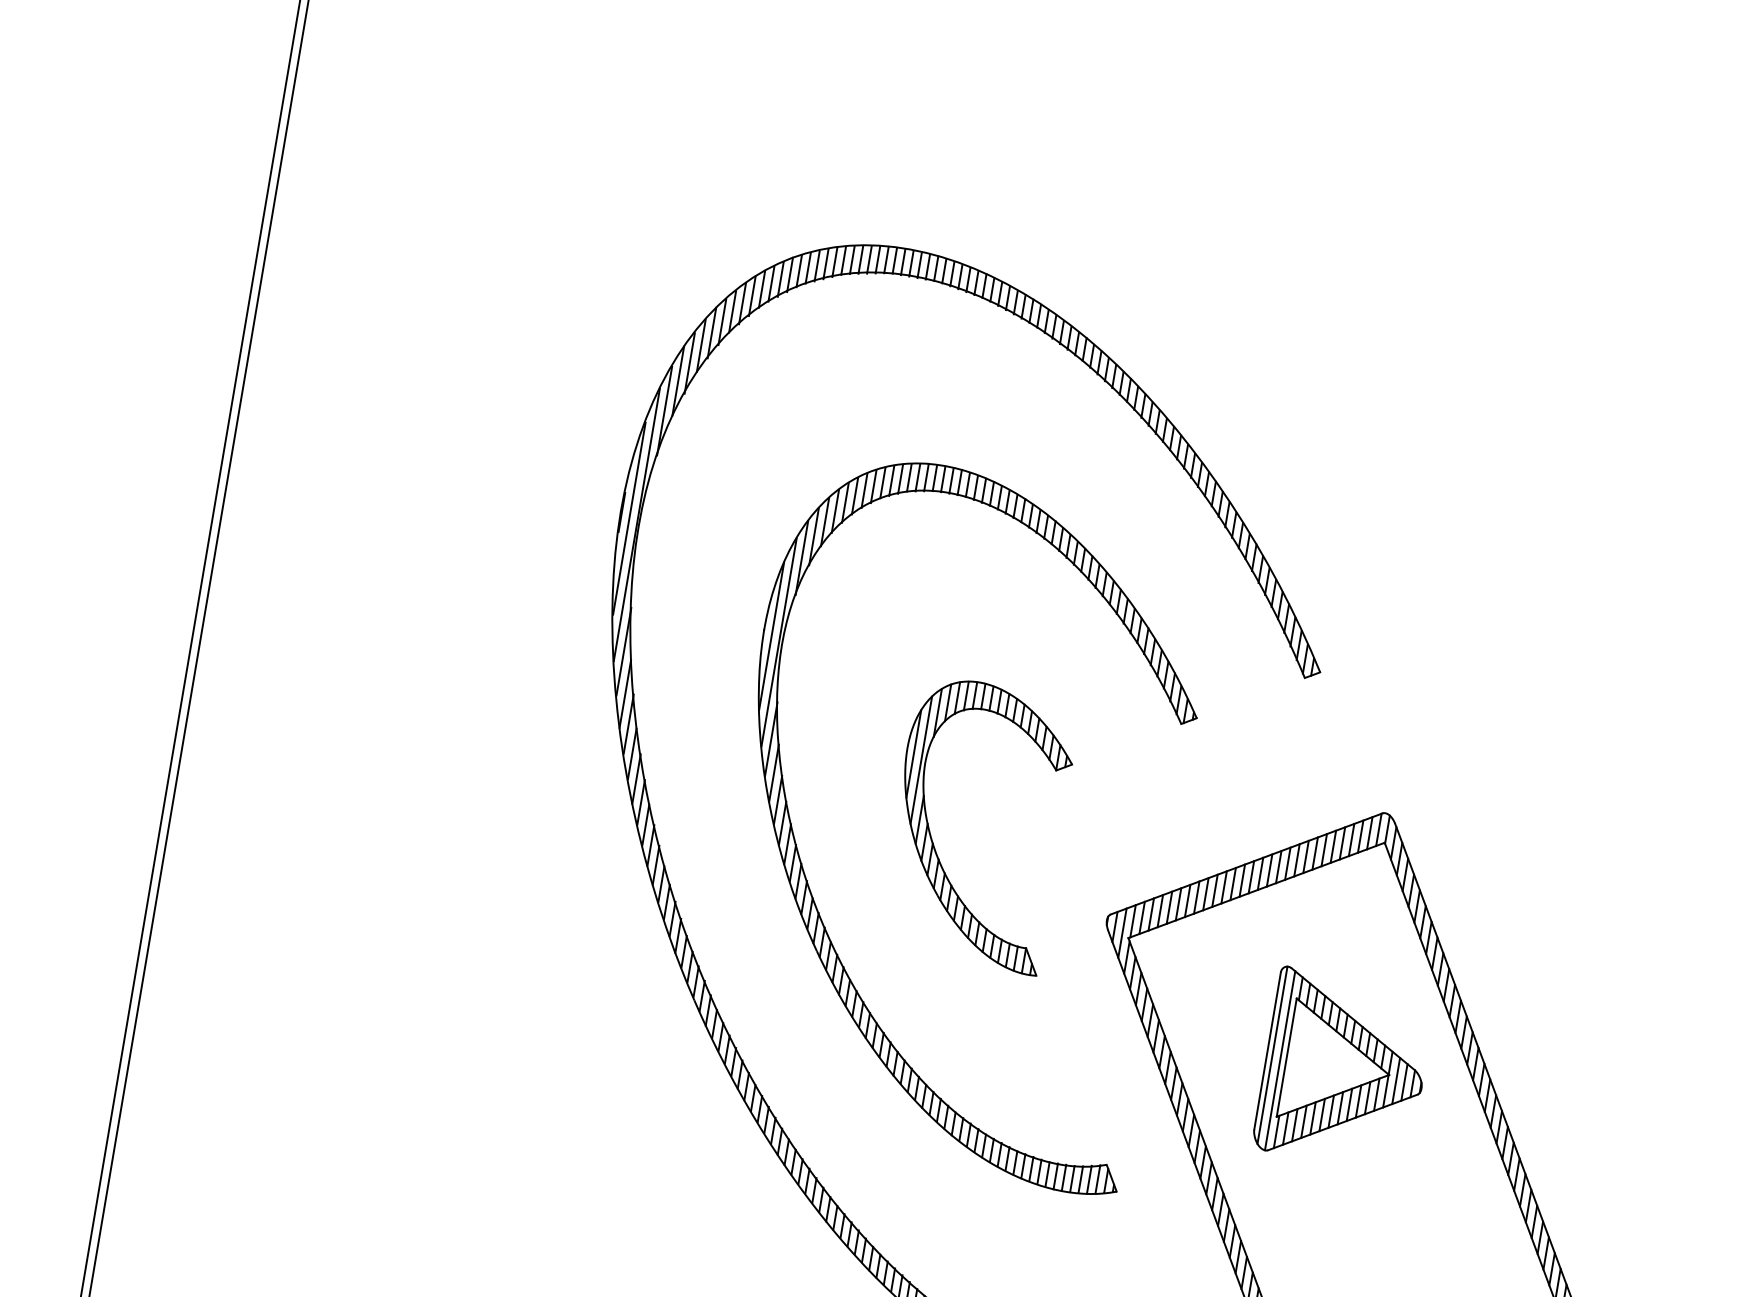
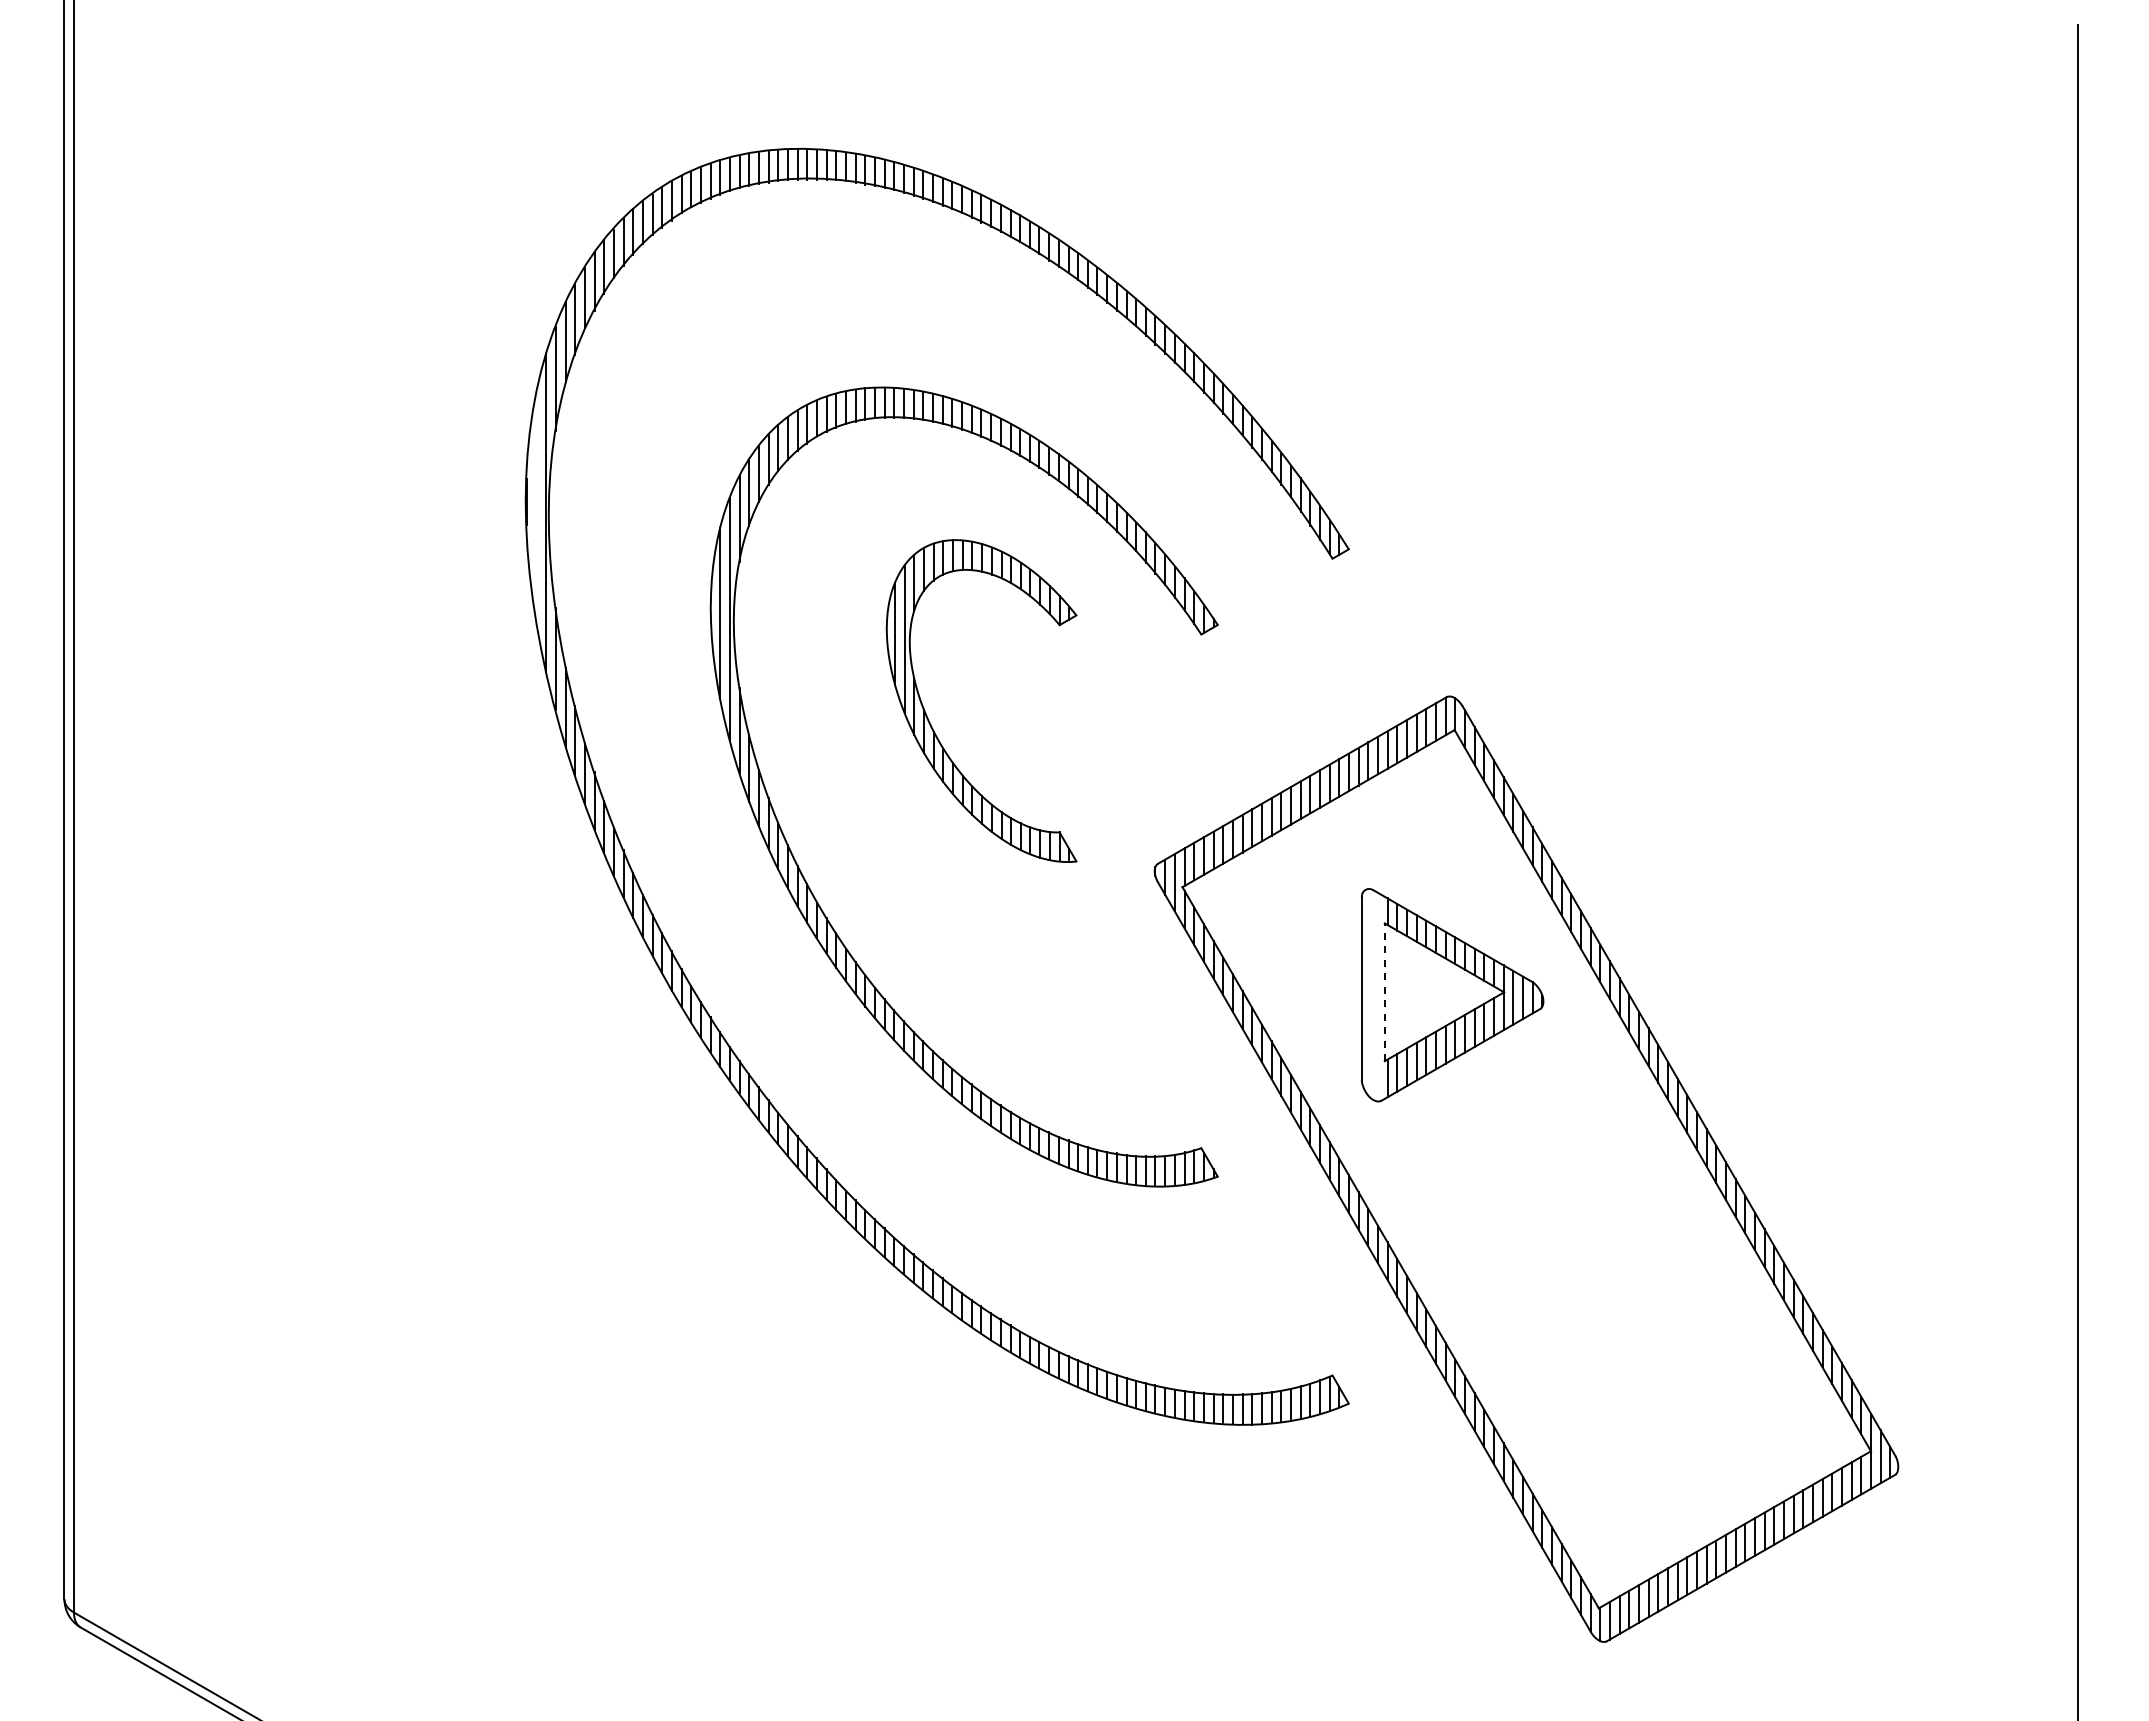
line: (629, 518) -> (536, 507), removed
part: (931, 837) -> (931, 724), moved
line: (1272, 1055) -> (1368, 992), removed
line: (1286, 1057) -> (1384, 992), solid -> dashed
line: (1279, 1060) -> (1377, 996), removed

